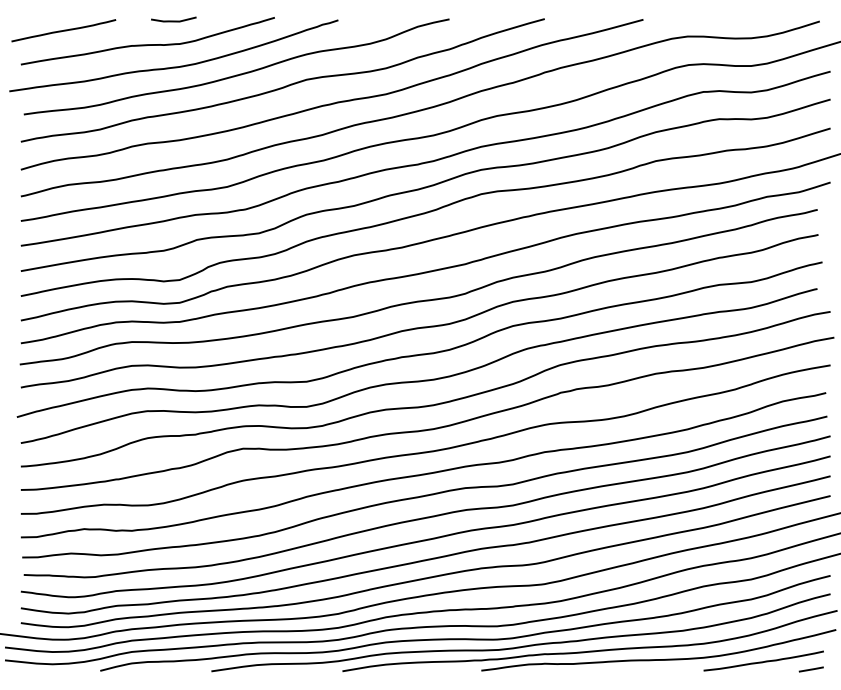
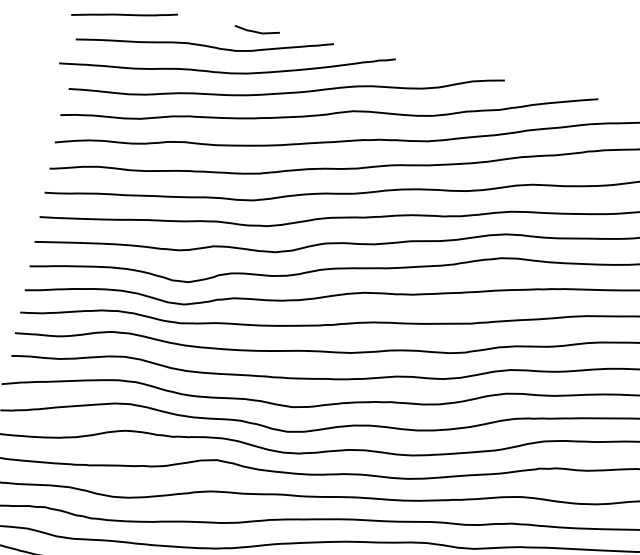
line: (173, 20) -> (256, 31), moved

